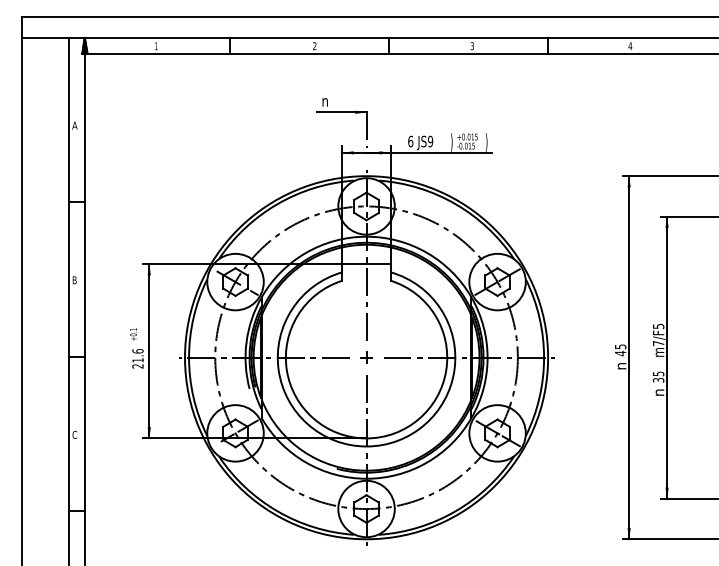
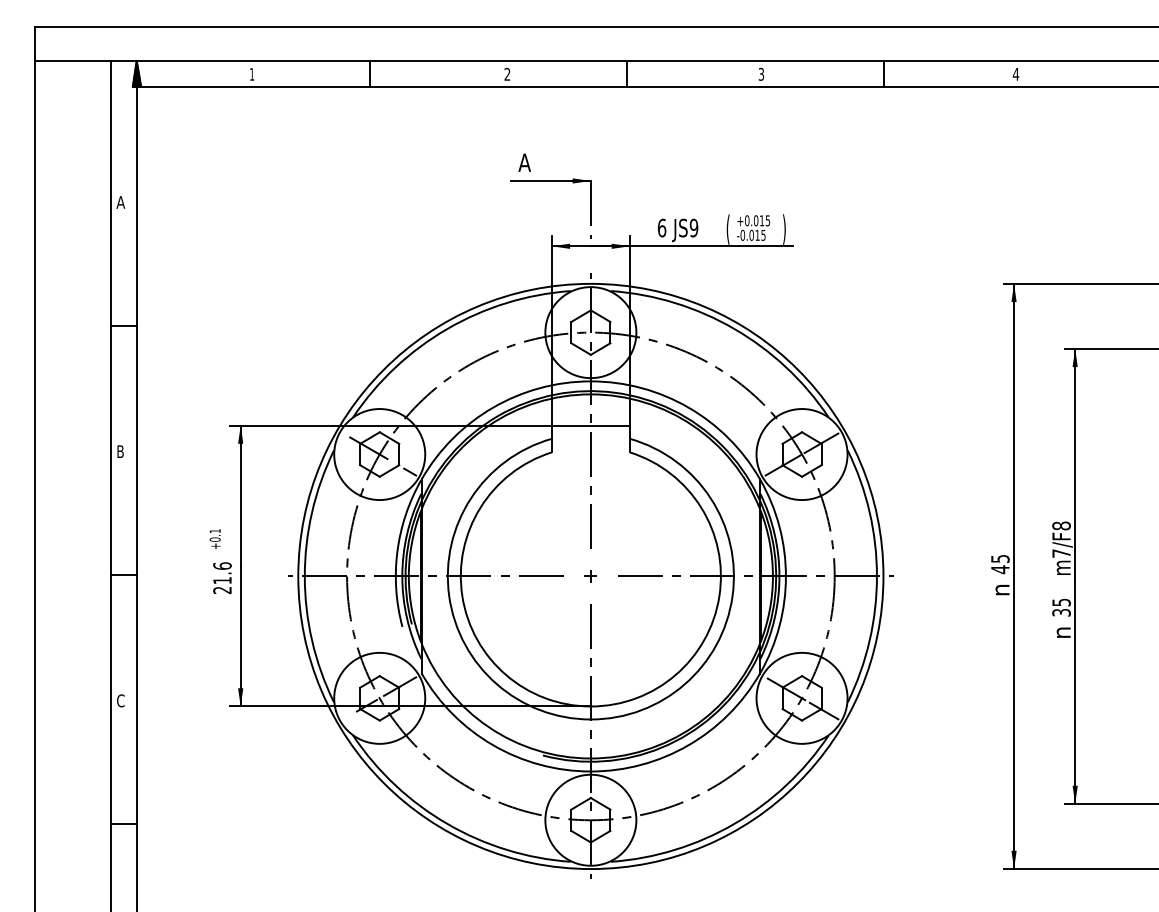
text: (325, 100) -> (524, 161), n -> A
text: (451, 142) -> (727, 229), ) -> (
text: (658, 326) -> (1061, 526), m7/F5 -> m7/F8
part: (366, 357) -> (590, 576), size x0.62

